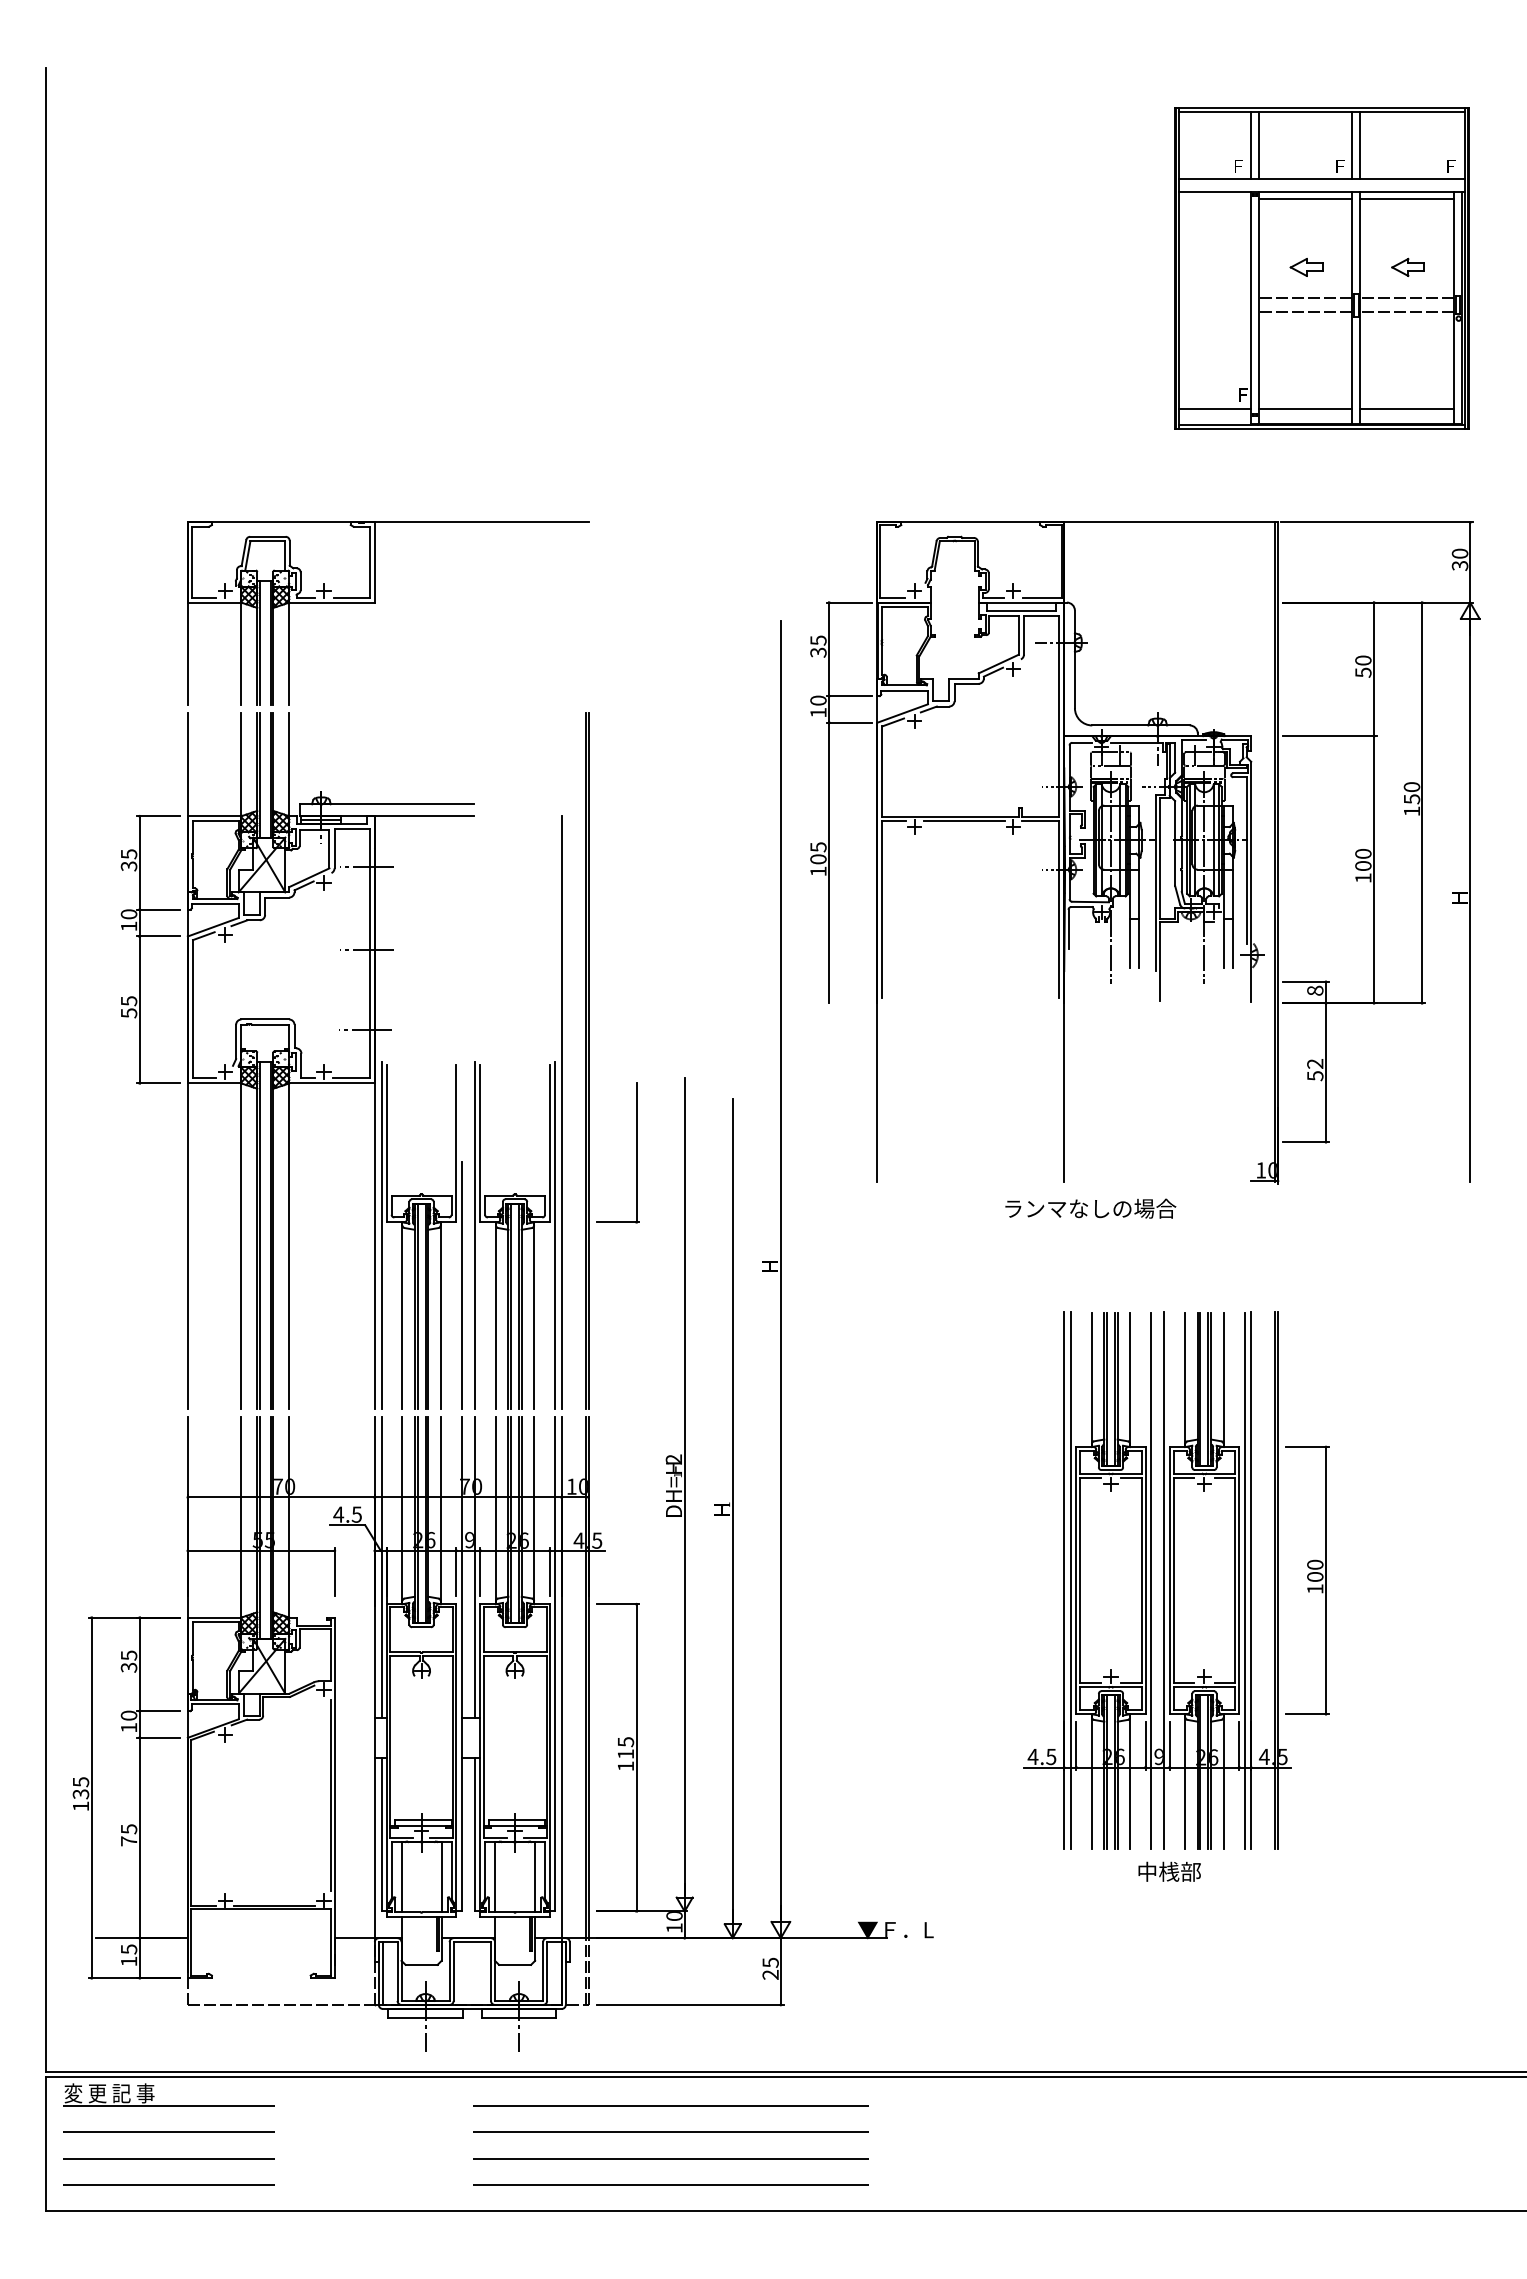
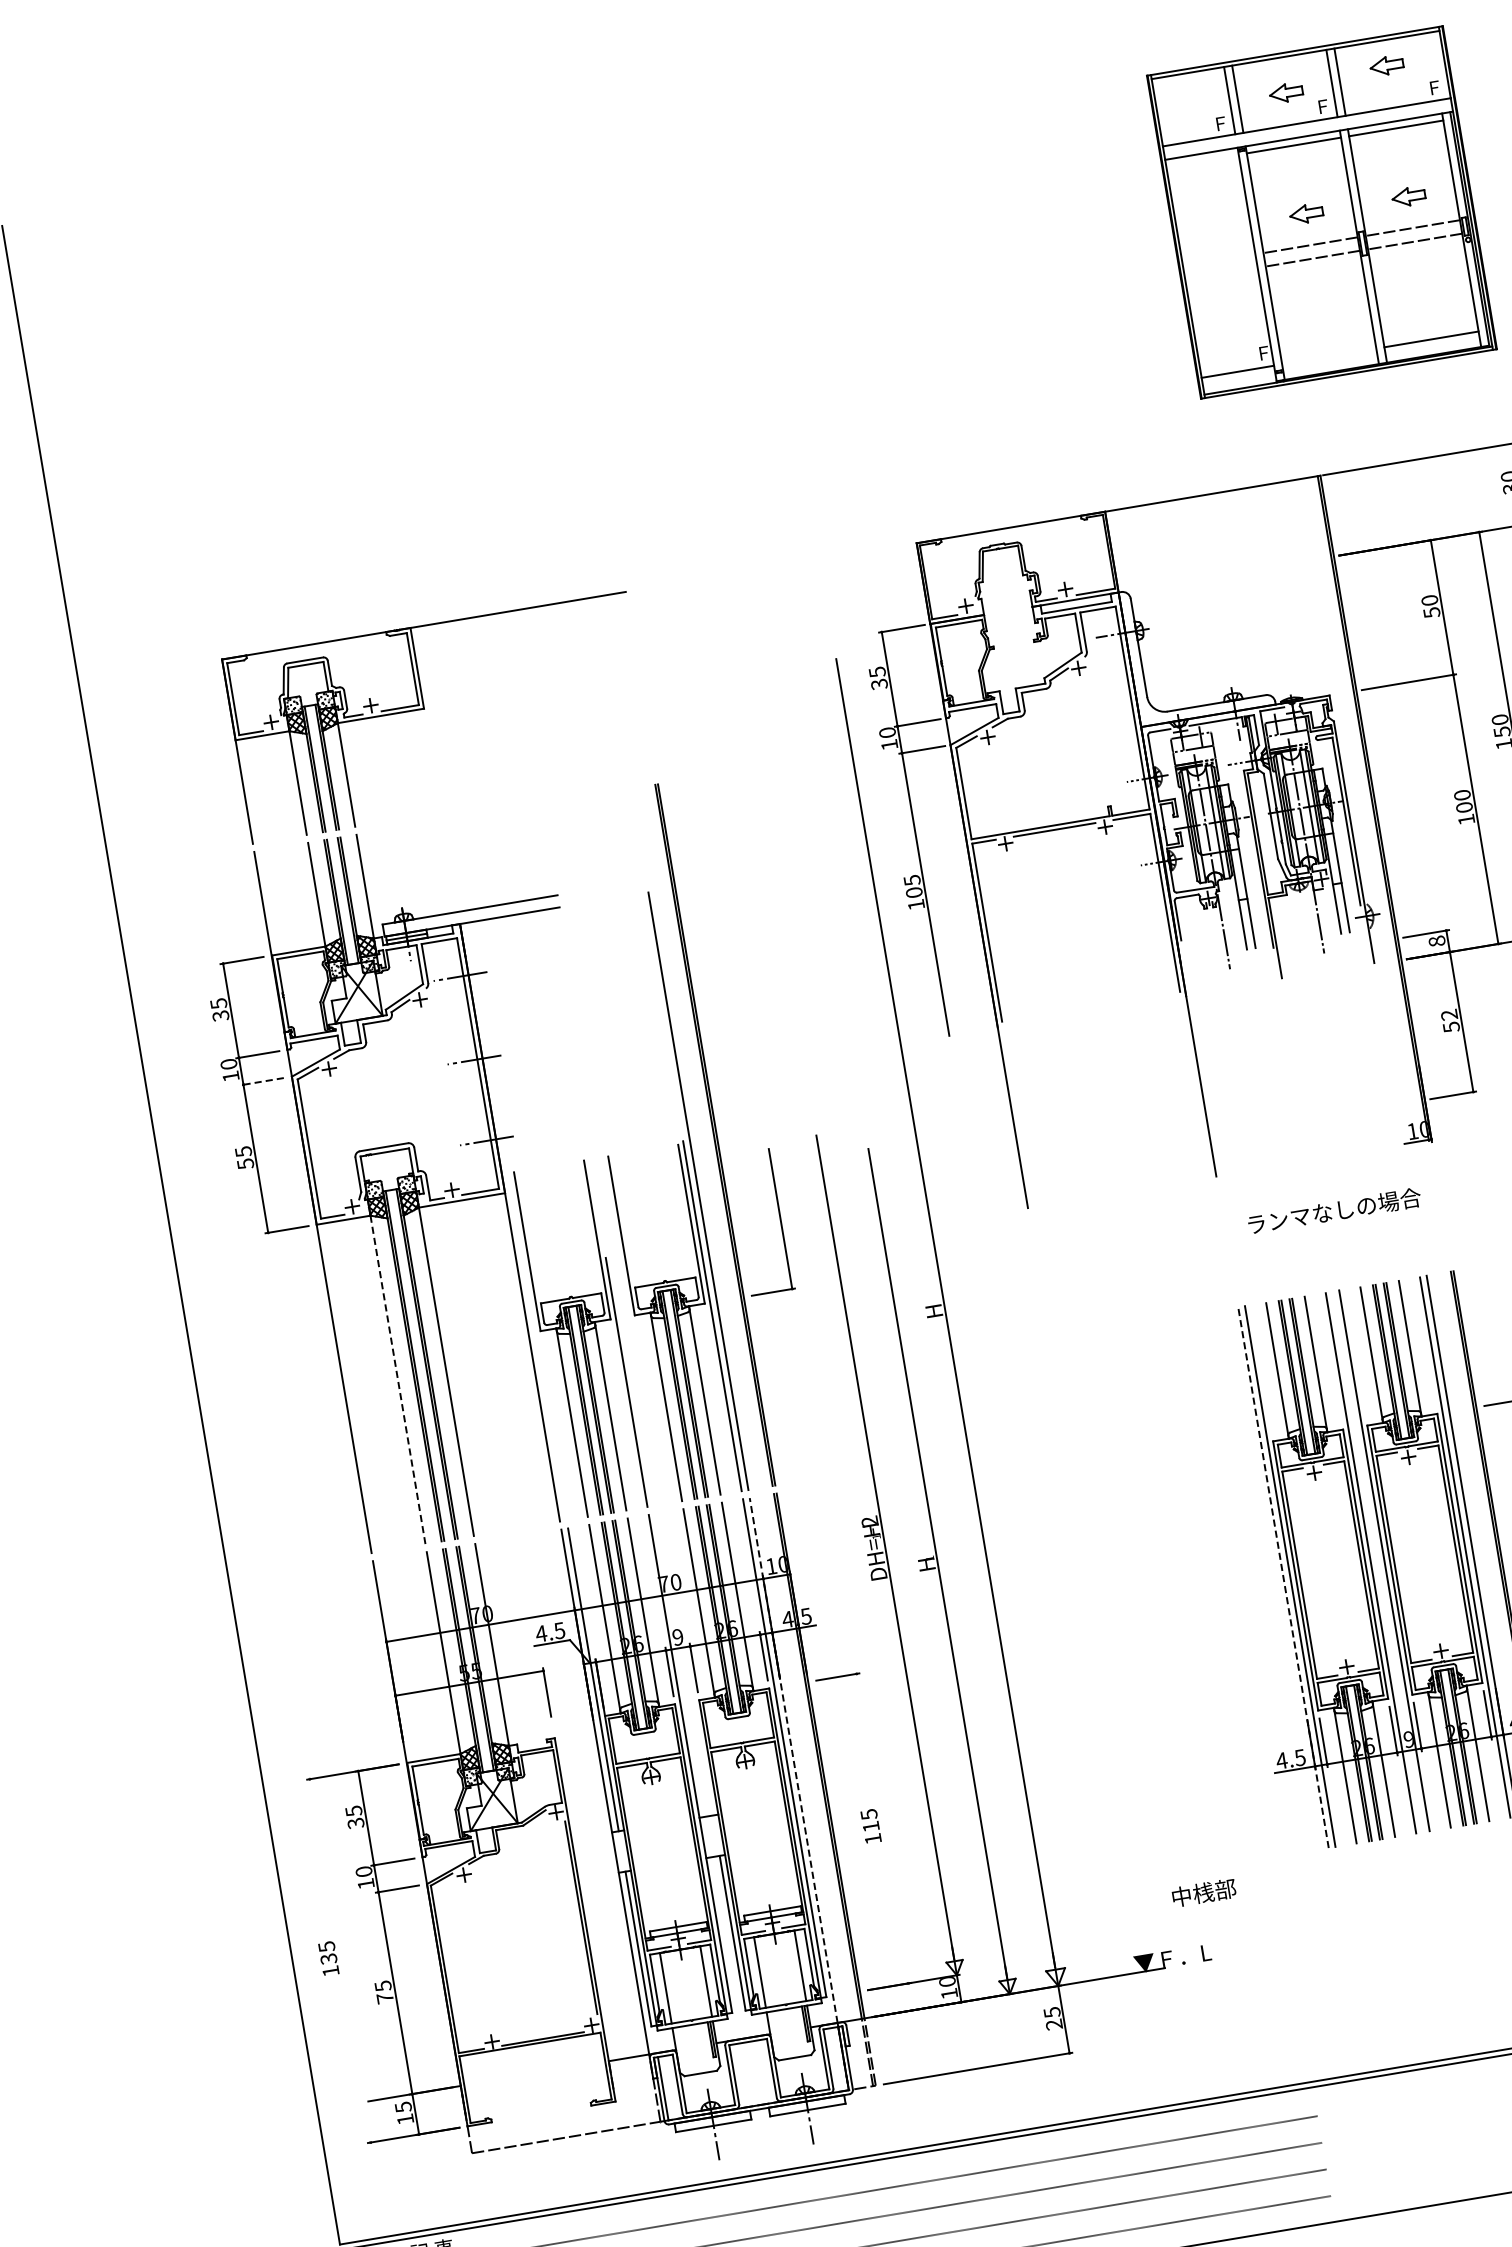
part: (1407, 136) -> (1385, 64), added
part: (1306, 147) -> (1286, 93), added
line: (1305, 408) -> (1329, 356), removed
line: (157, 936) -> (261, 1081), solid -> dashed
text: (1090, 1208) -> (1334, 1210), moved
line: (381, 1235) -> (537, 1345), removed
line: (475, 1235) -> (632, 1329), removed
line: (241, 1246) -> (398, 1380), solid -> dashed
line: (475, 1567) -> (688, 1663), removed
line: (1064, 1579) -> (1283, 1576), solid -> dashed
line: (561, 1677) -> (793, 1760), solid -> dashed
line: (636, 1757) -> (882, 1828), removed
line: (91, 1797) -> (340, 1960), removed
text: (1169, 1871) -> (1203, 1892), moved

